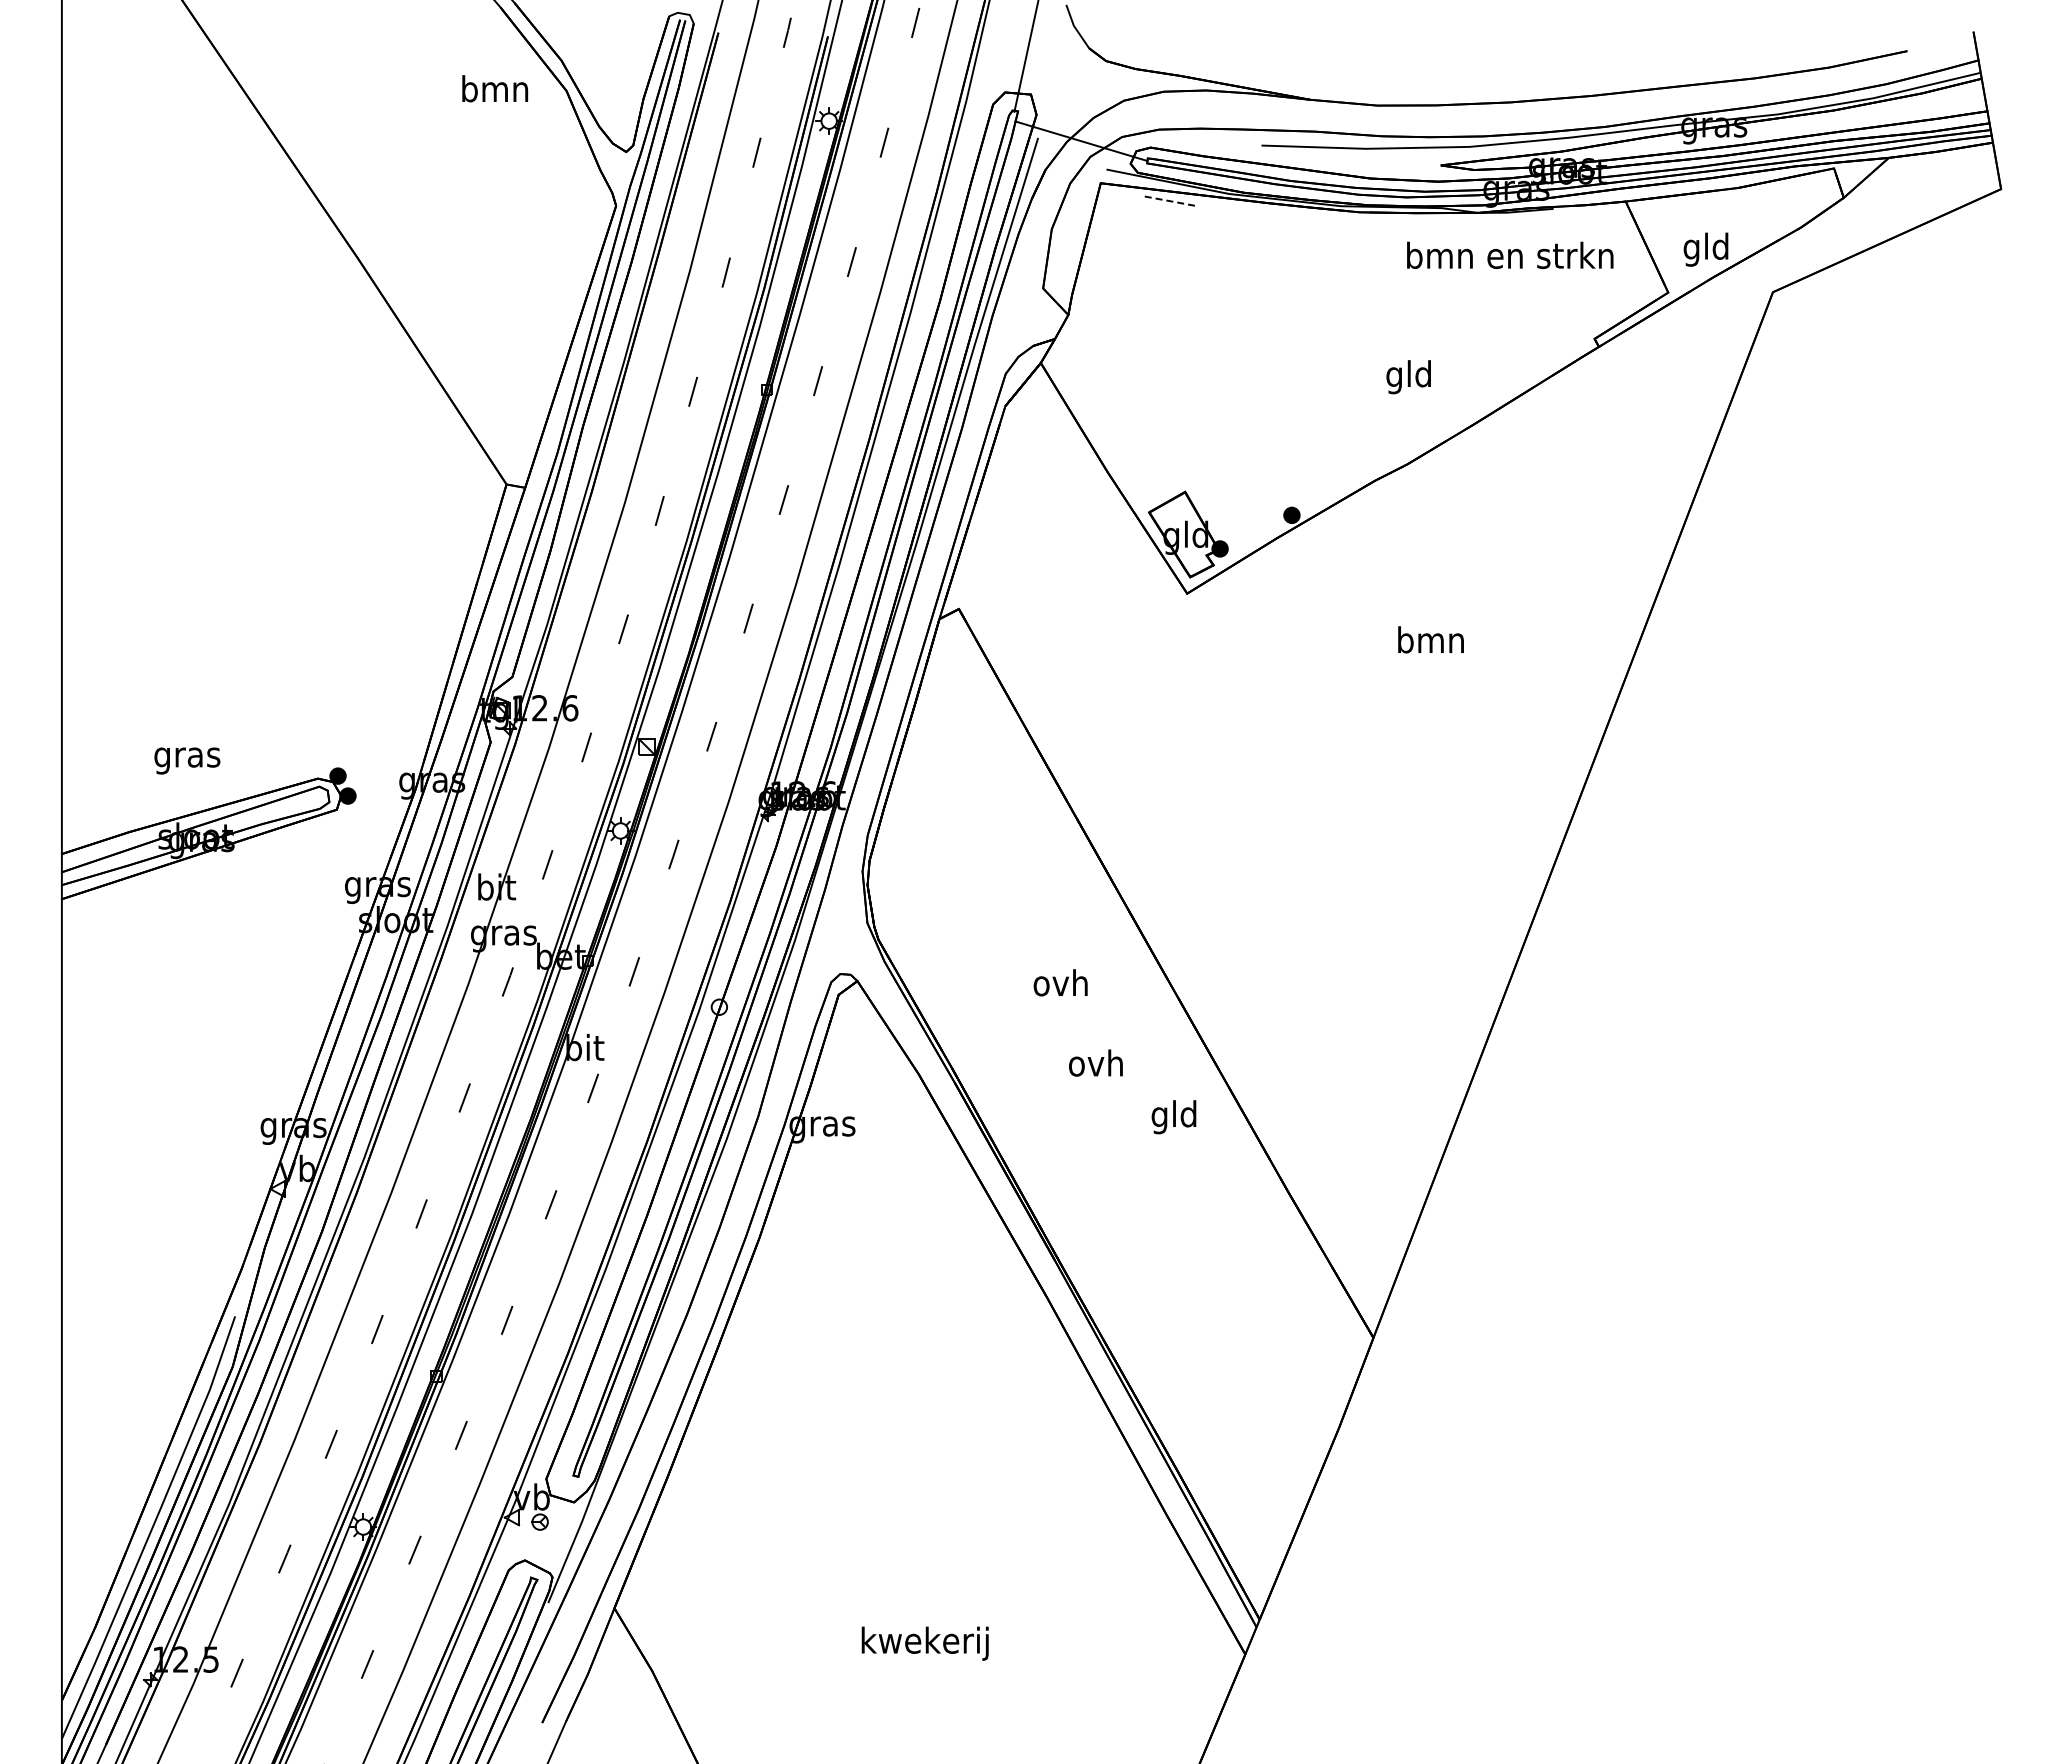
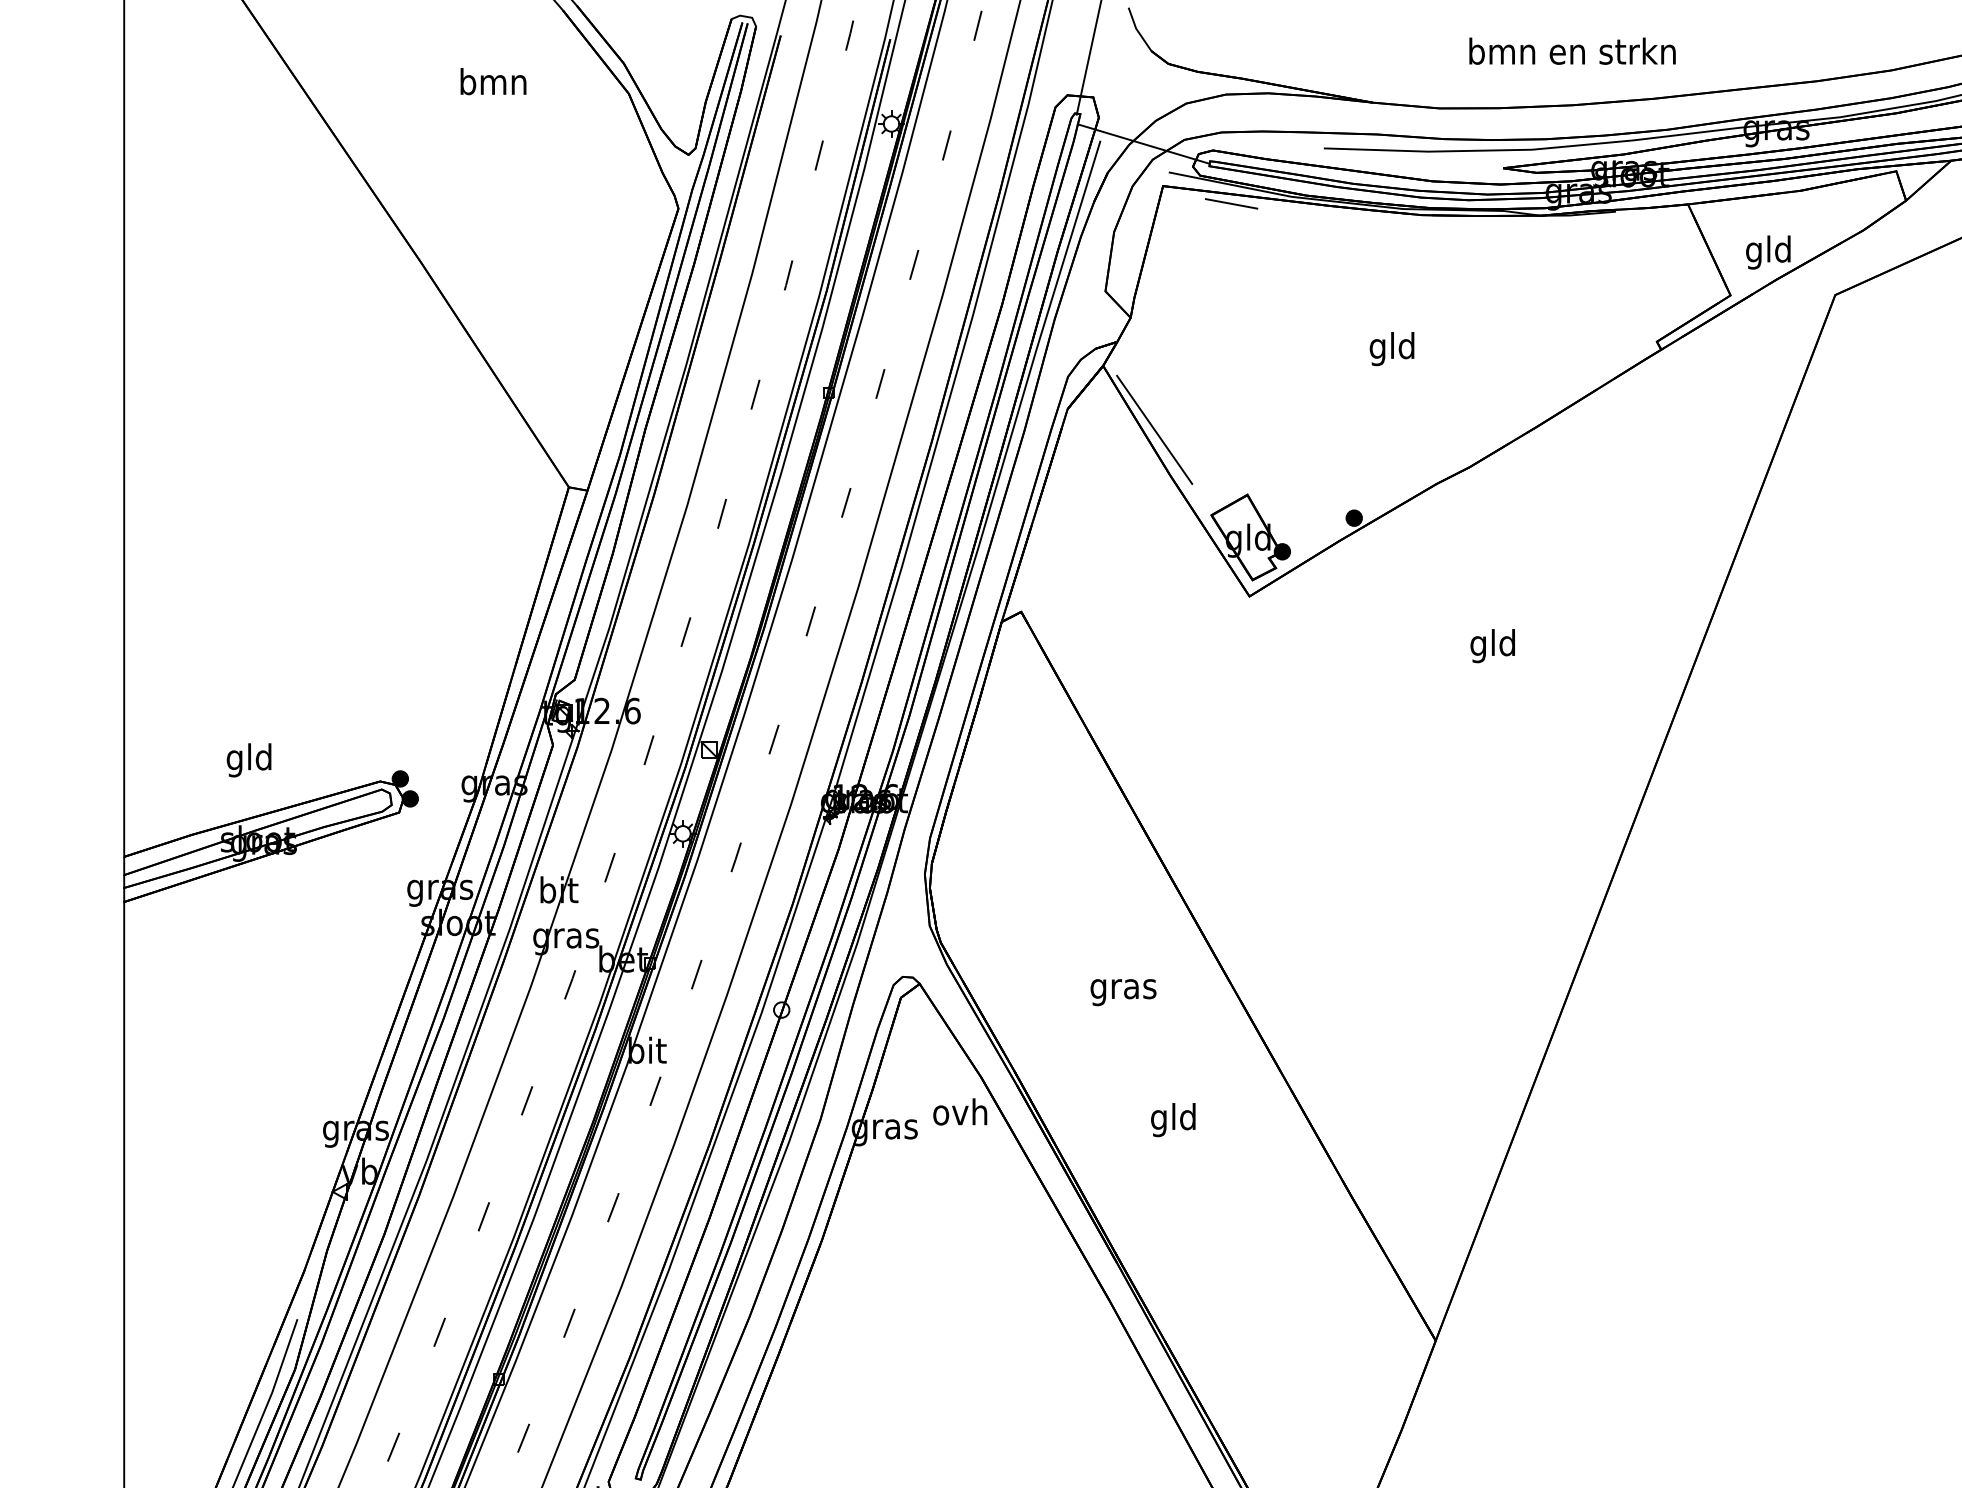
text: (495, 88) -> (493, 81), moved
line: (1168, 200) -> (1230, 203), dashed -> solid
text: (1510, 254) -> (1572, 50), moved
text: (1408, 377) -> (1391, 349), moved
line: (1091, 427) -> (1153, 430), added
text: (1430, 643) -> (1492, 646), bmn -> gld
text: (187, 757) -> (249, 760), gras -> gld
text: (1061, 986) -> (1123, 989), ovh -> gras
text: (1095, 1062) -> (959, 1111), moved
text: (1173, 1117) -> (1172, 1120), moved

